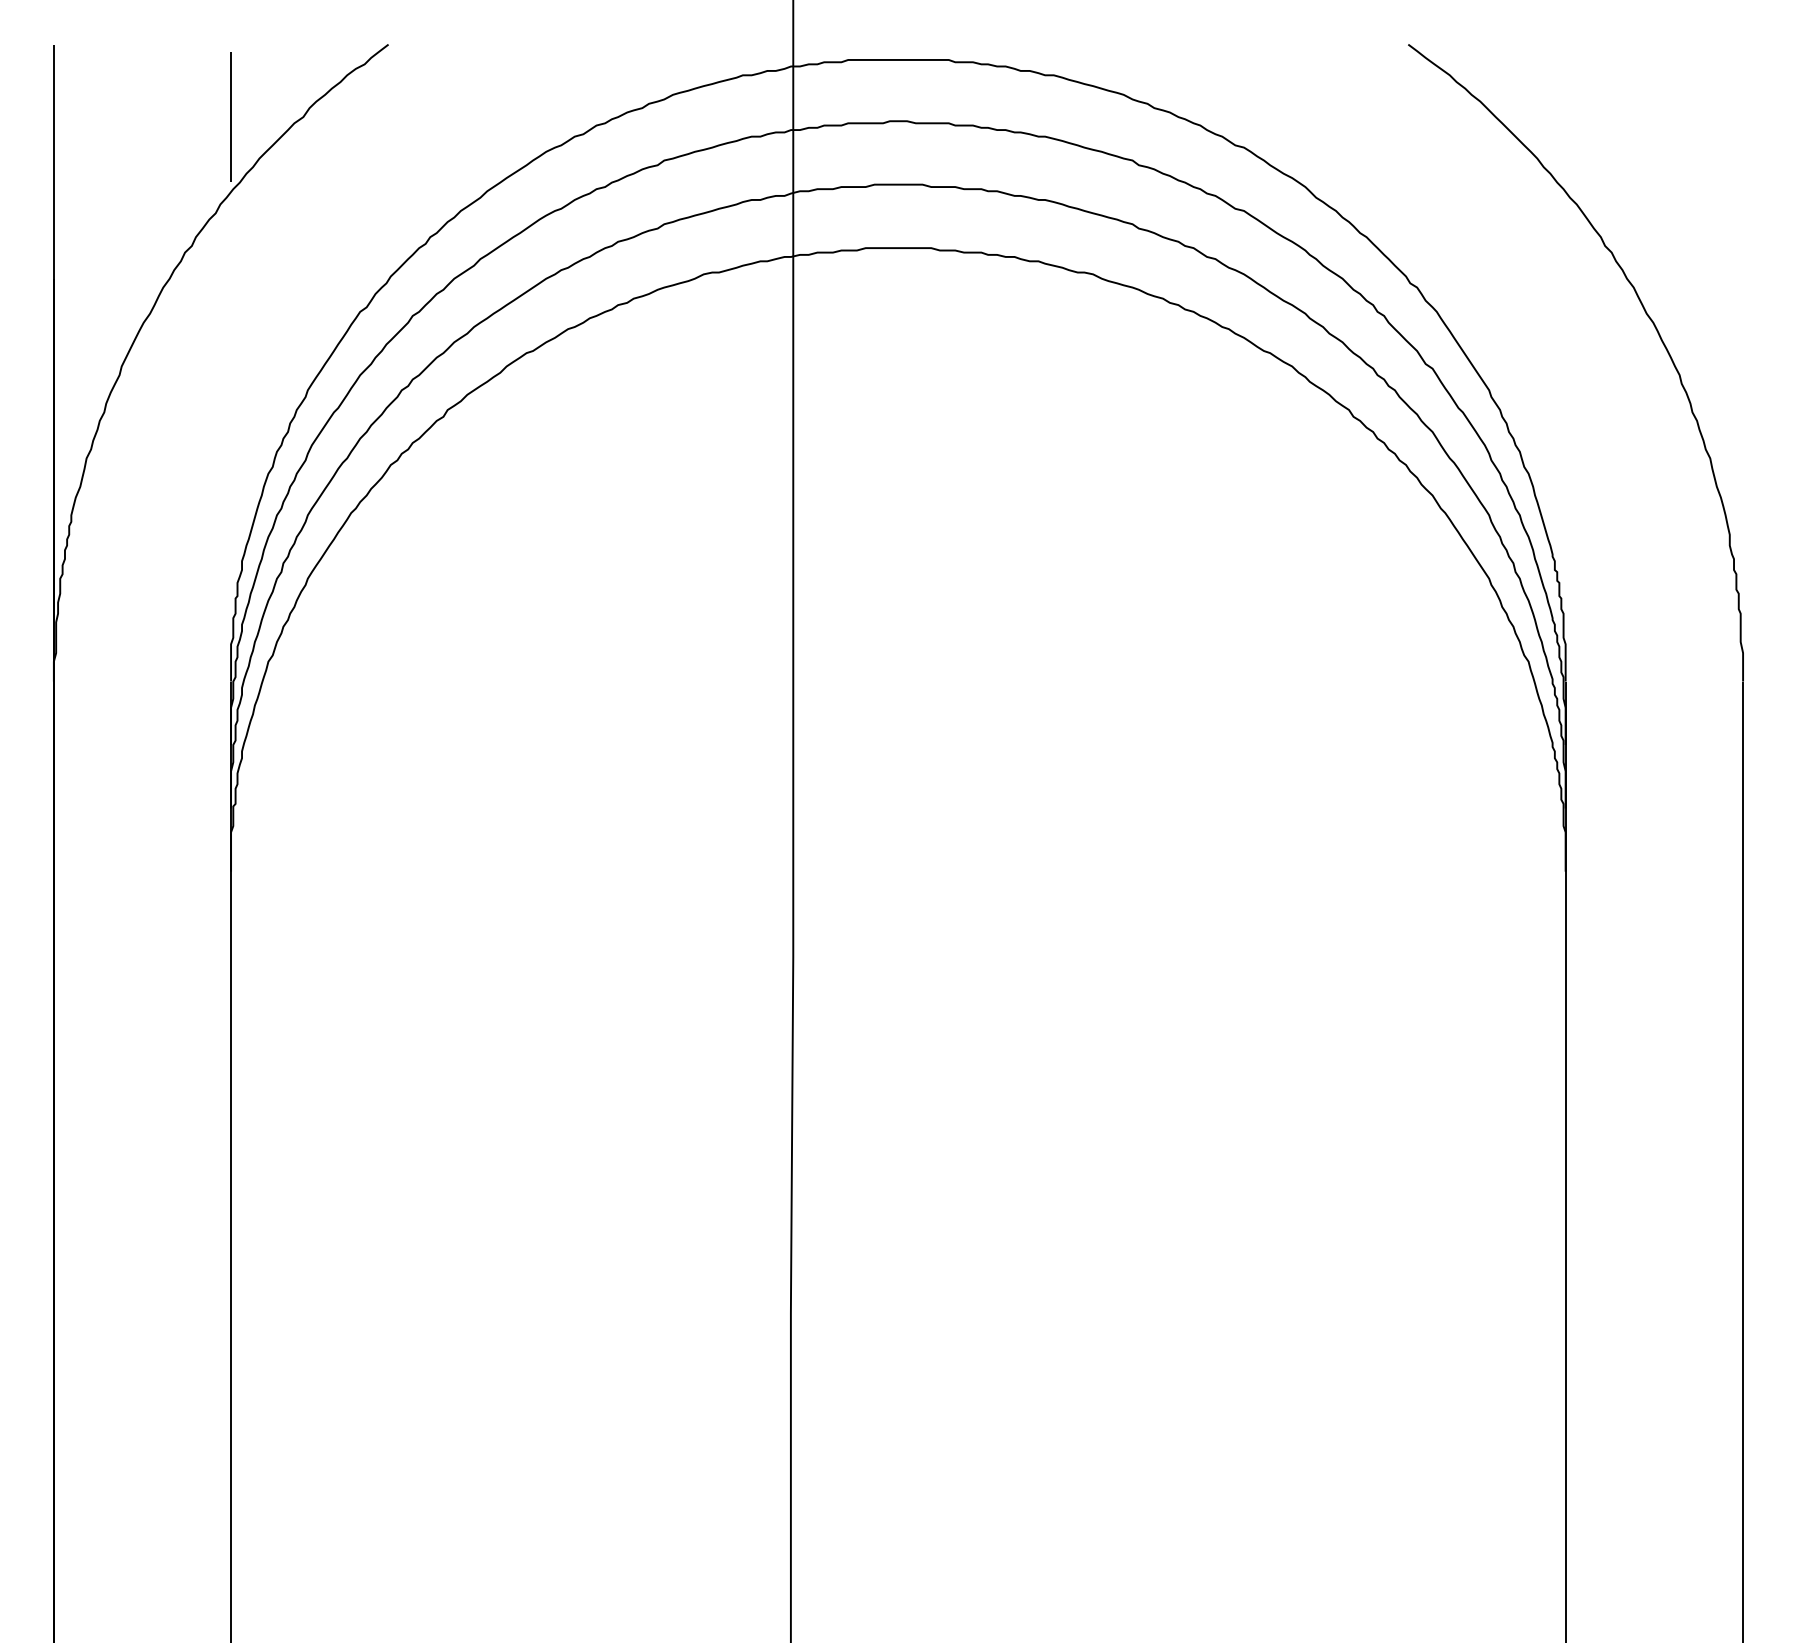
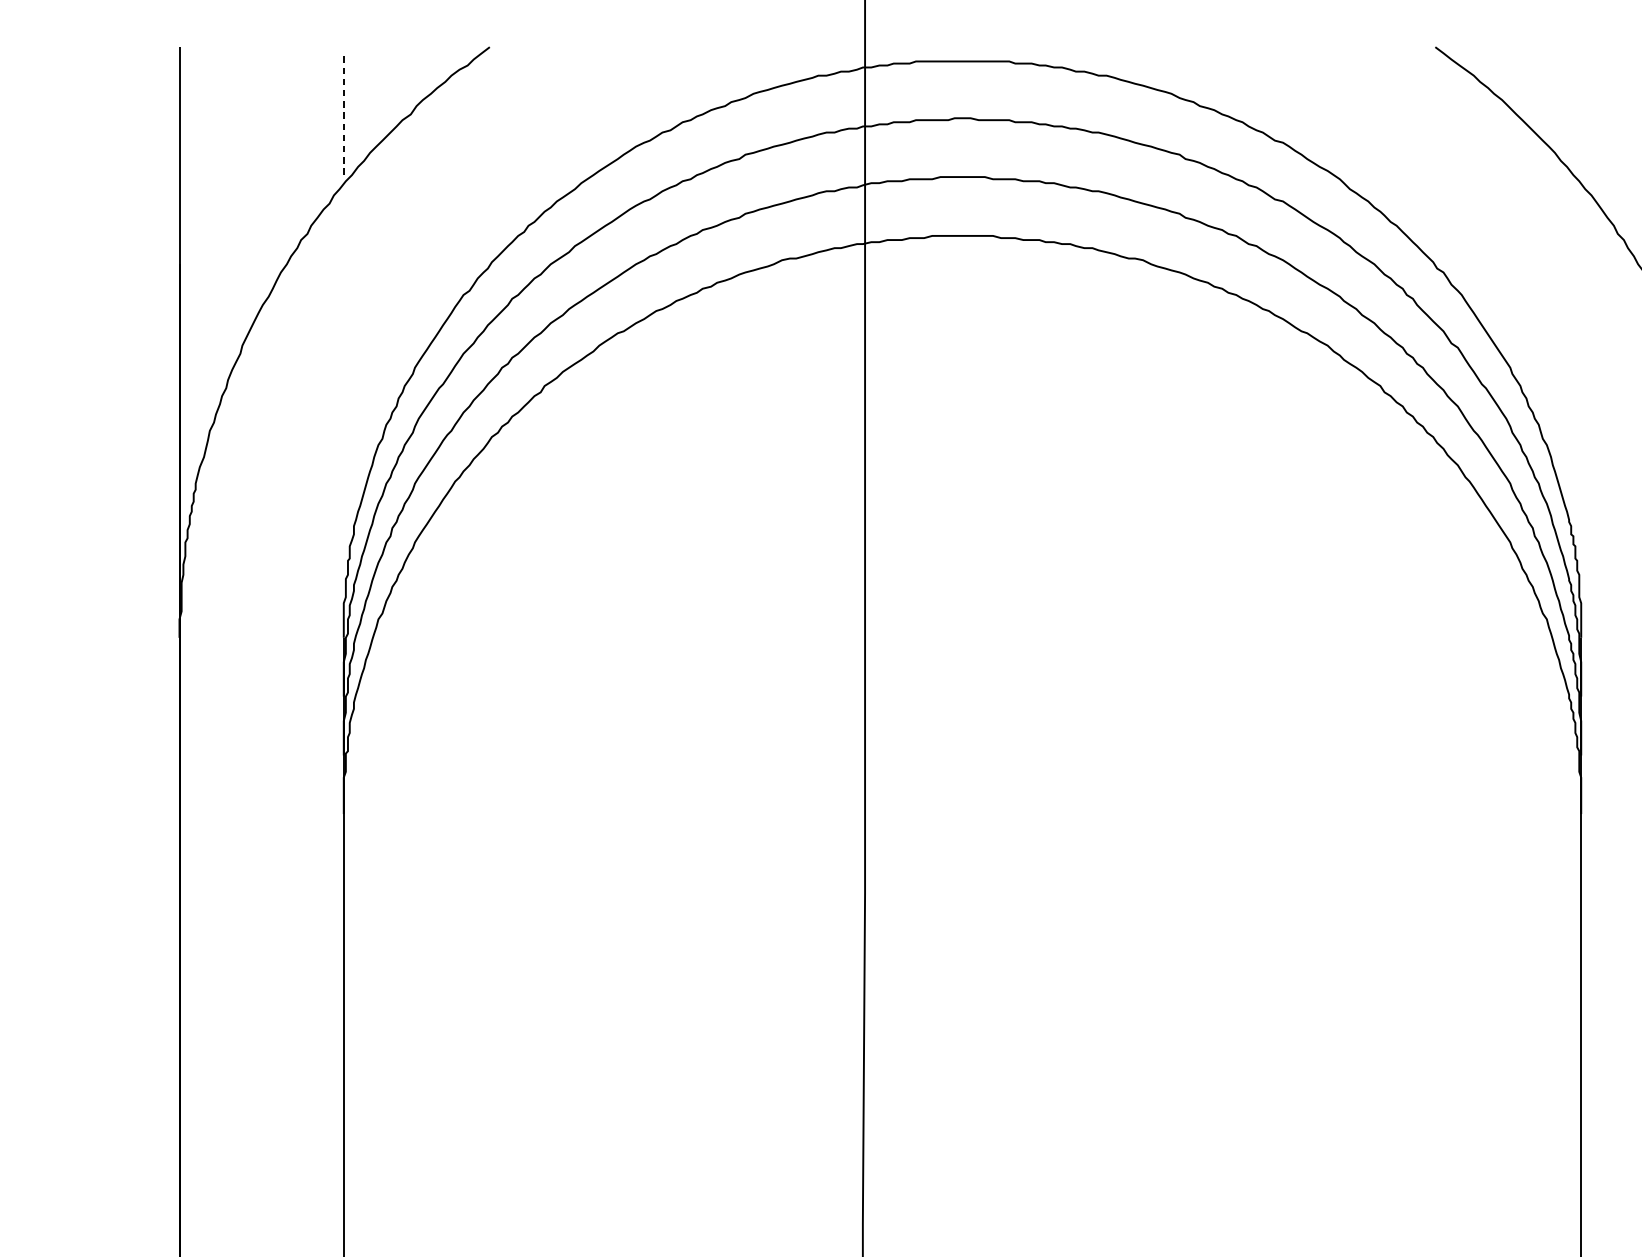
line: (231, 116) -> (344, 113), solid -> dashed

